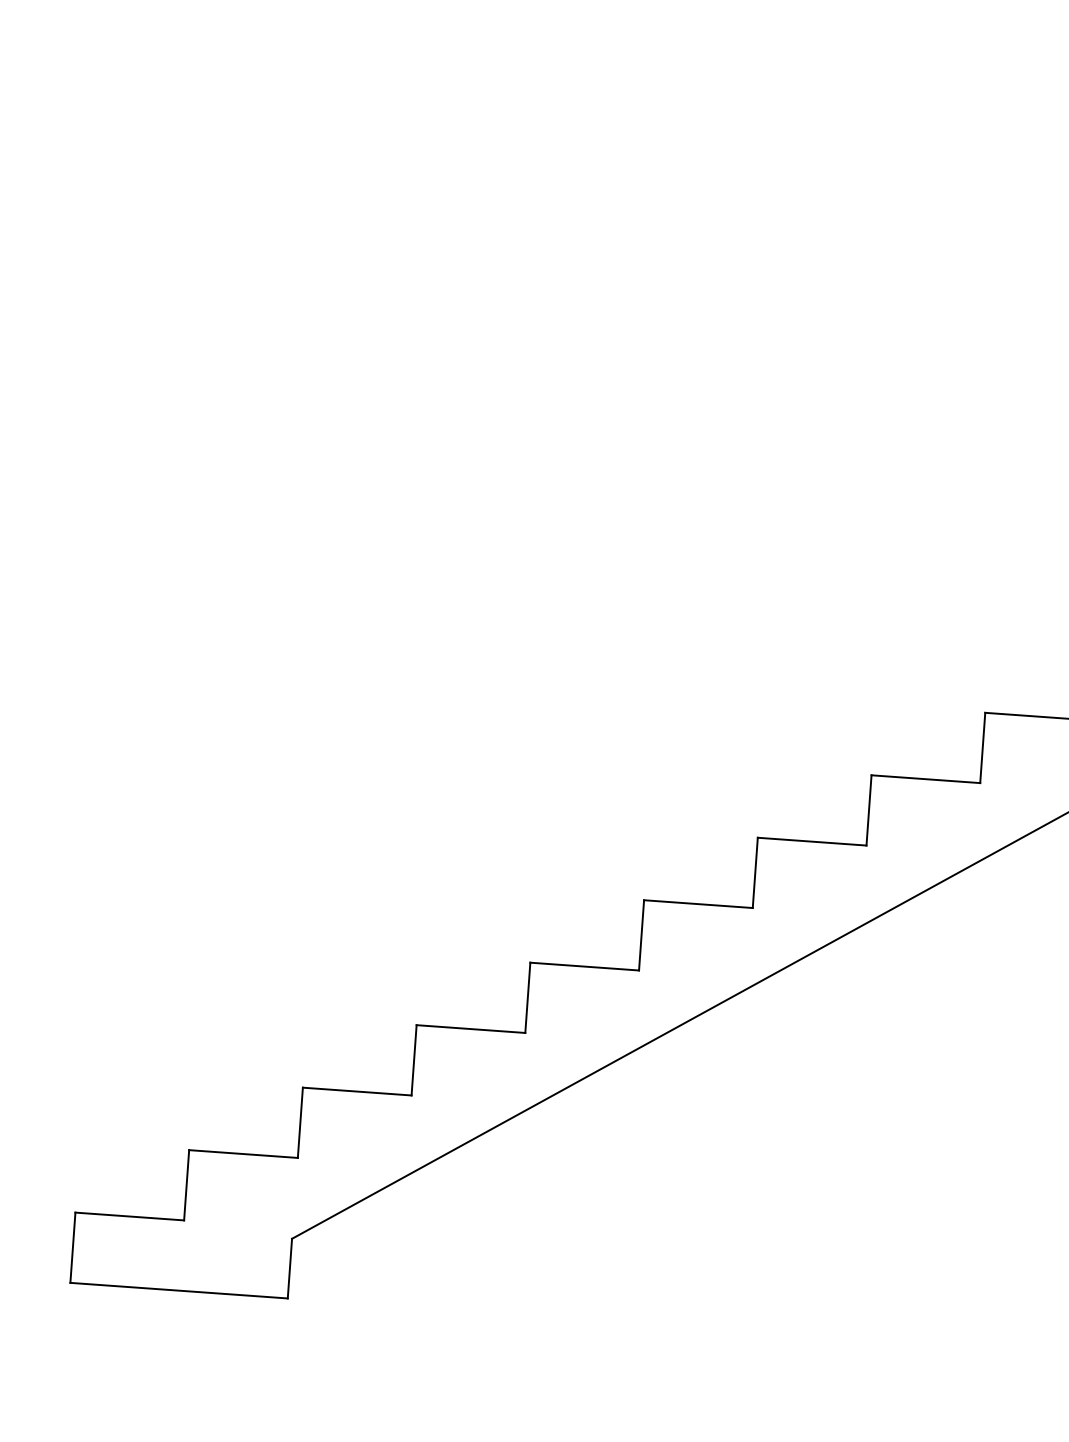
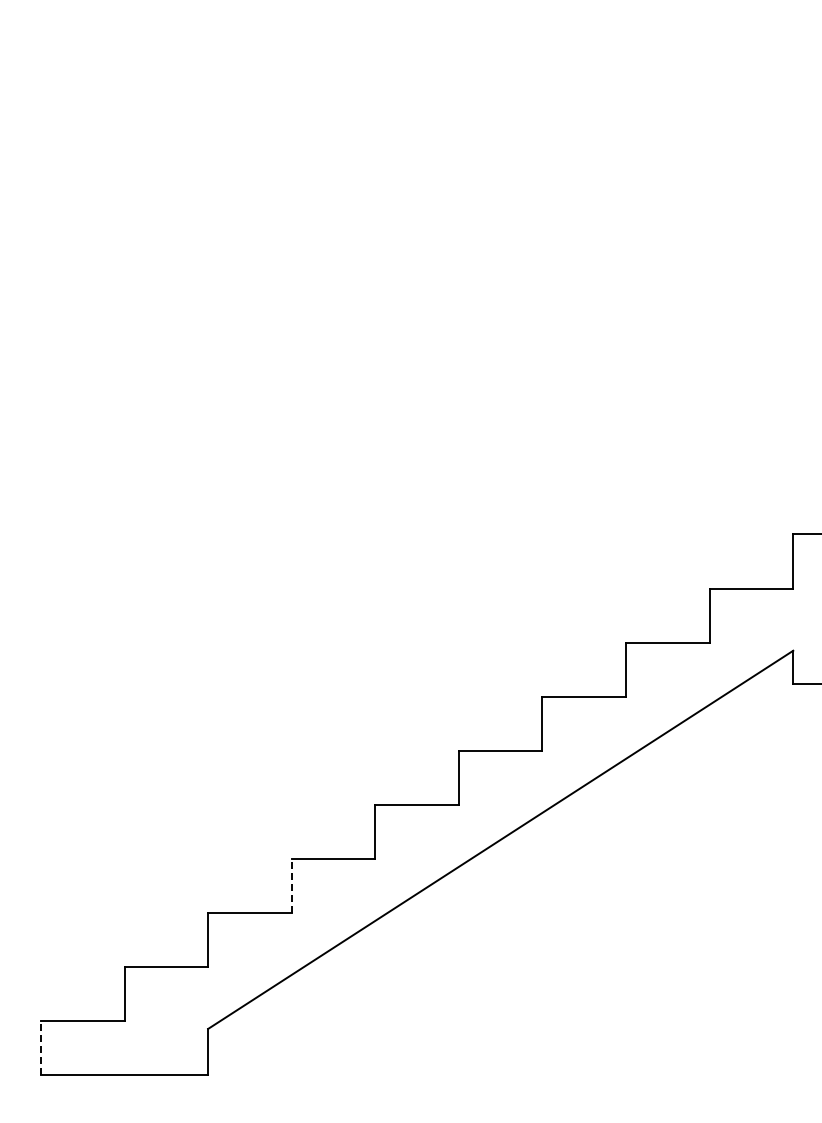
line: (413, 1060) -> (291, 885), solid -> dashed
line: (72, 1247) -> (40, 1047), solid -> dashed

